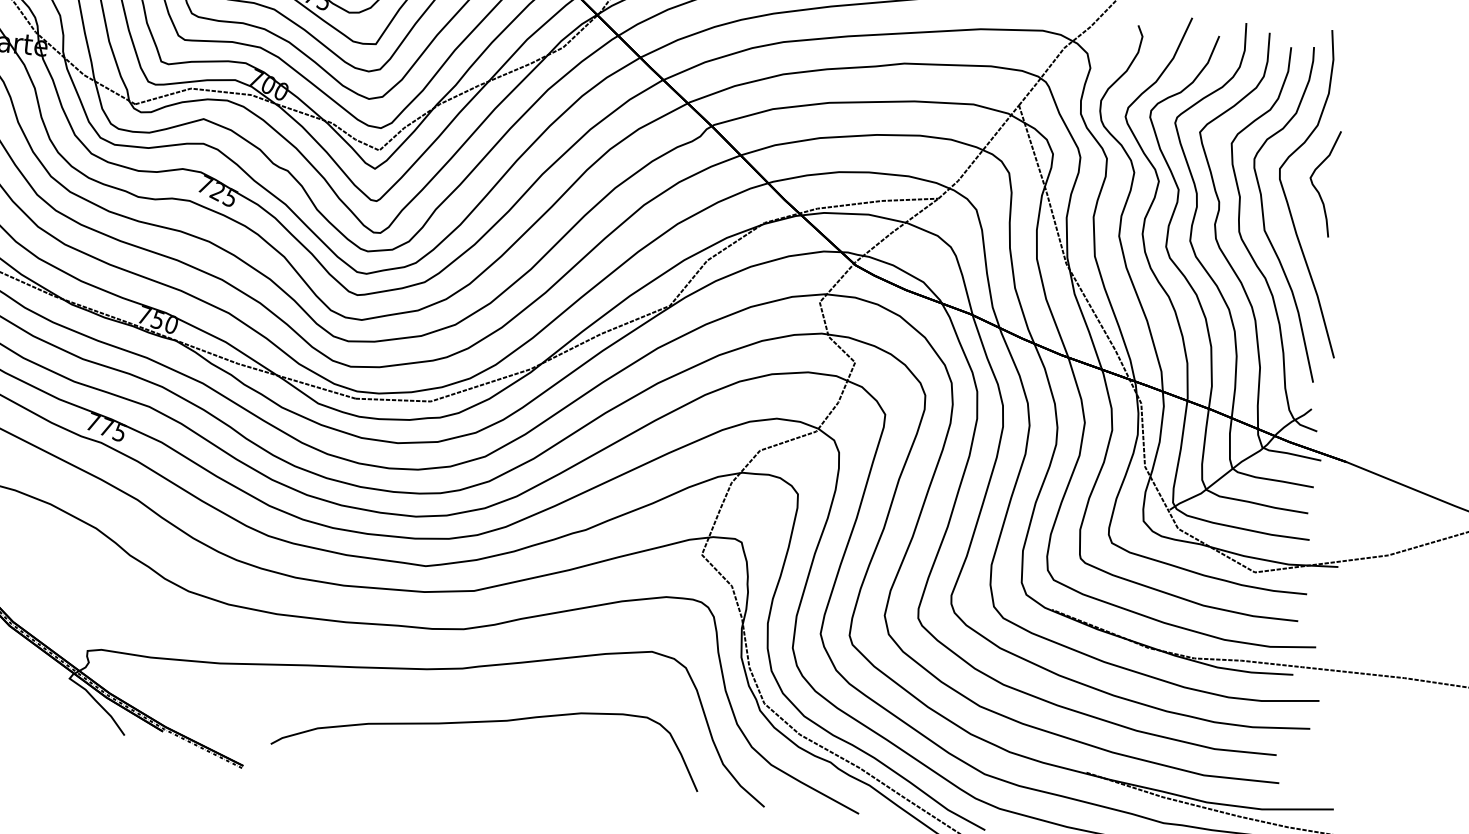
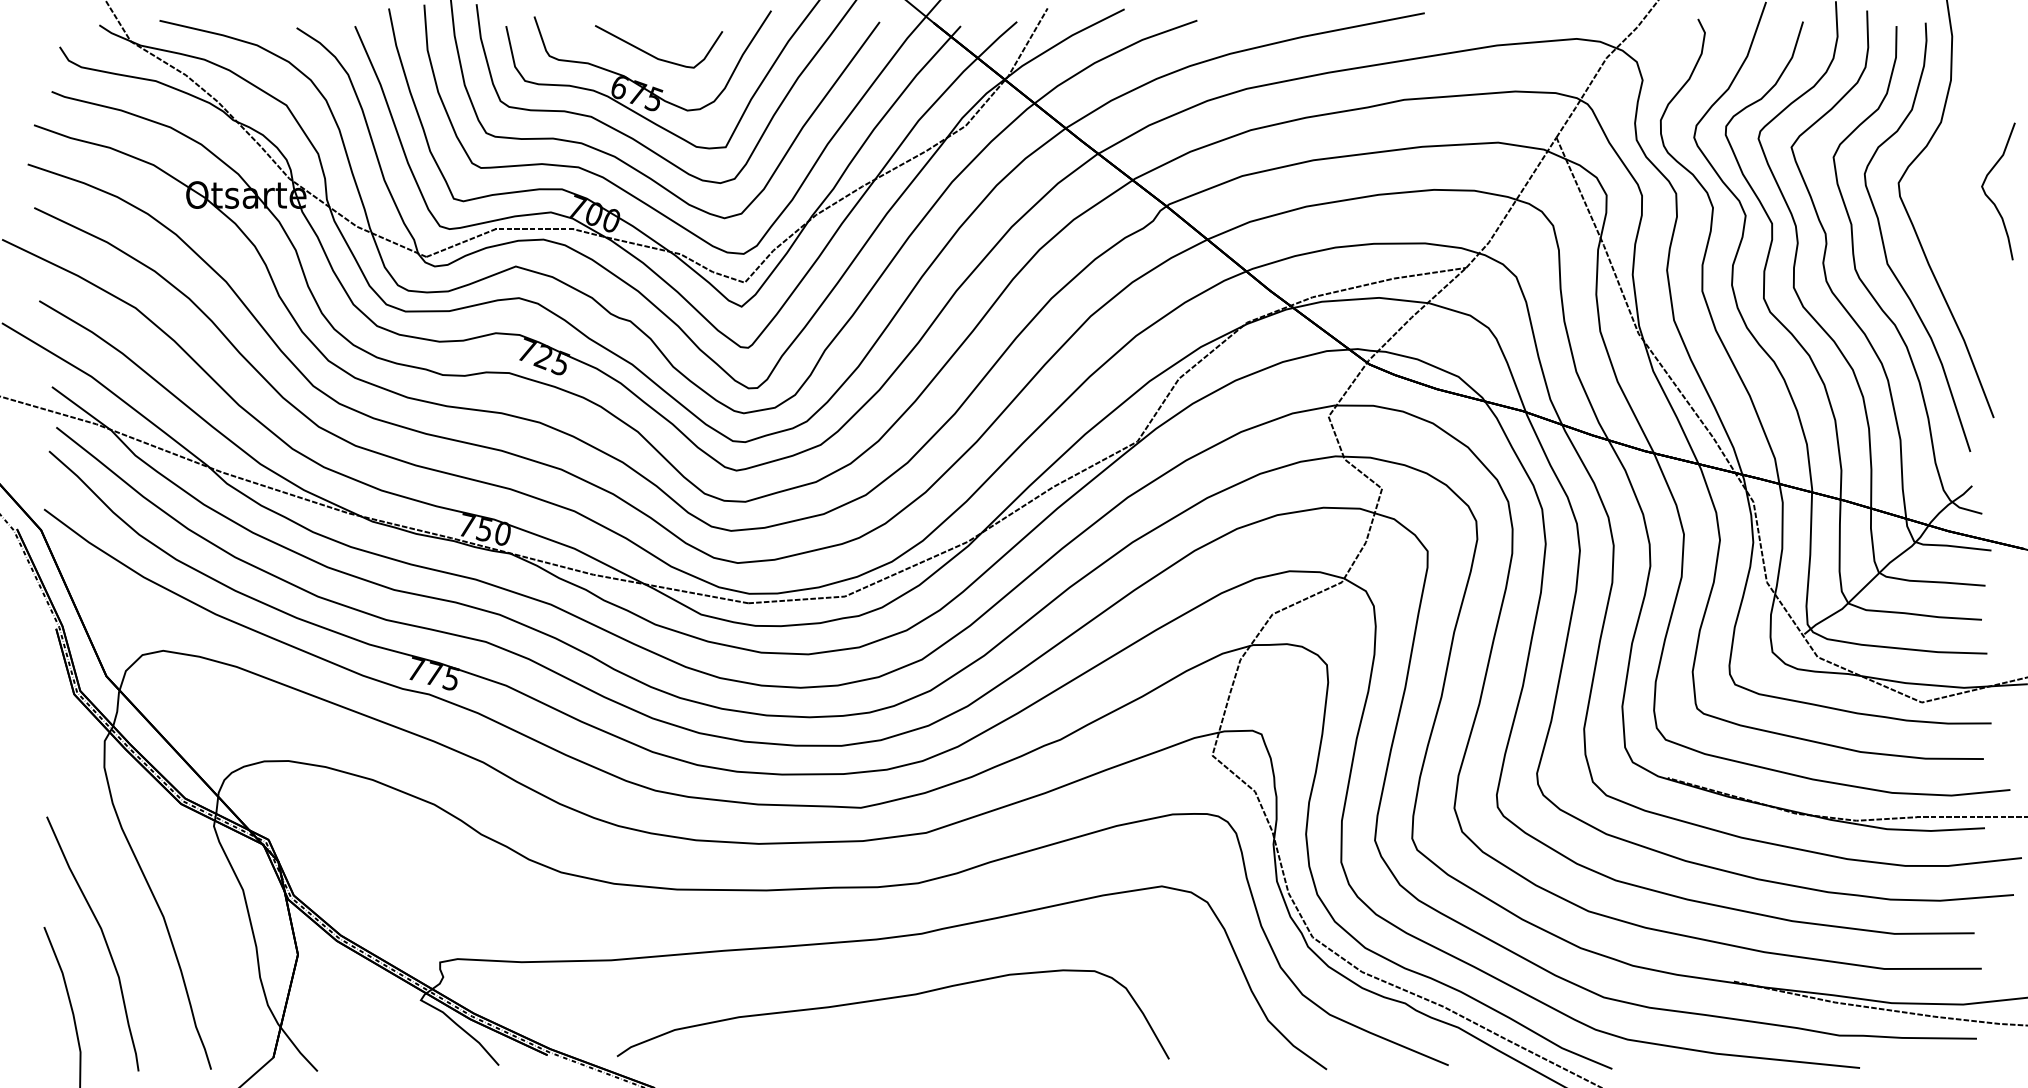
curve: (1316, 187) -> (1990, 198), moved
curve: (486, 722) -> (889, 999), moved

